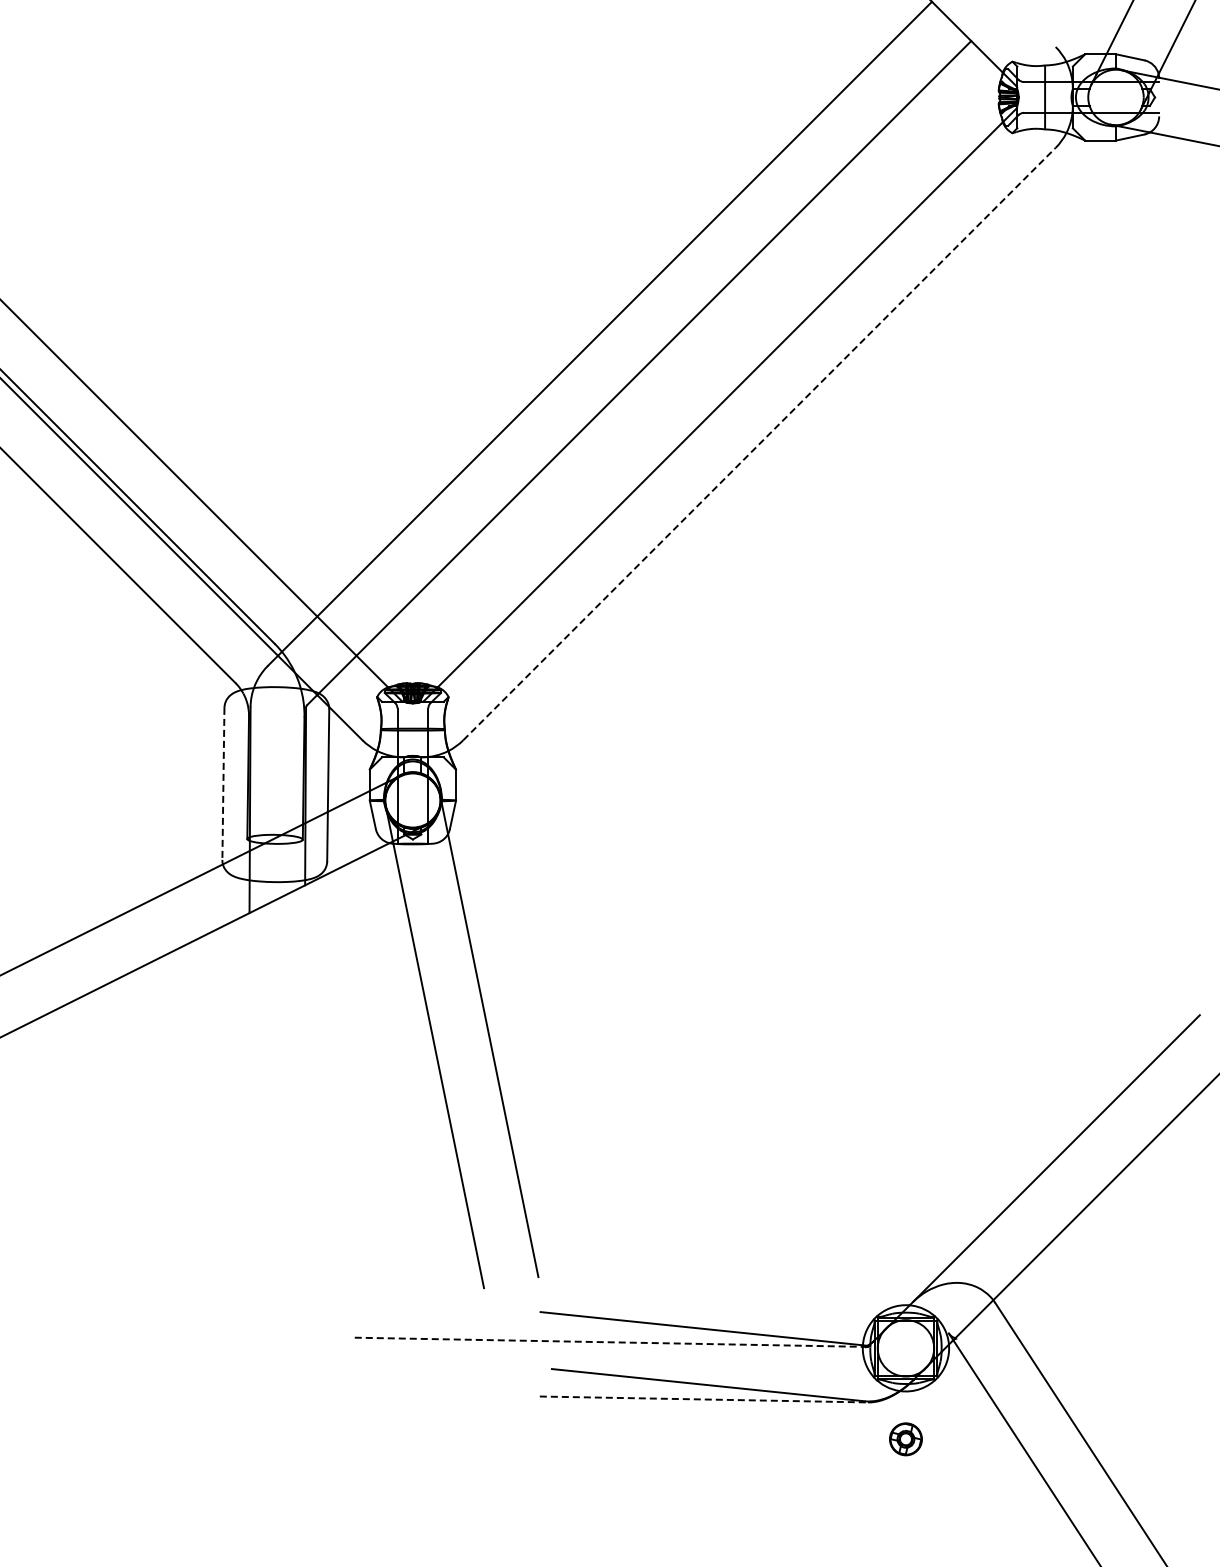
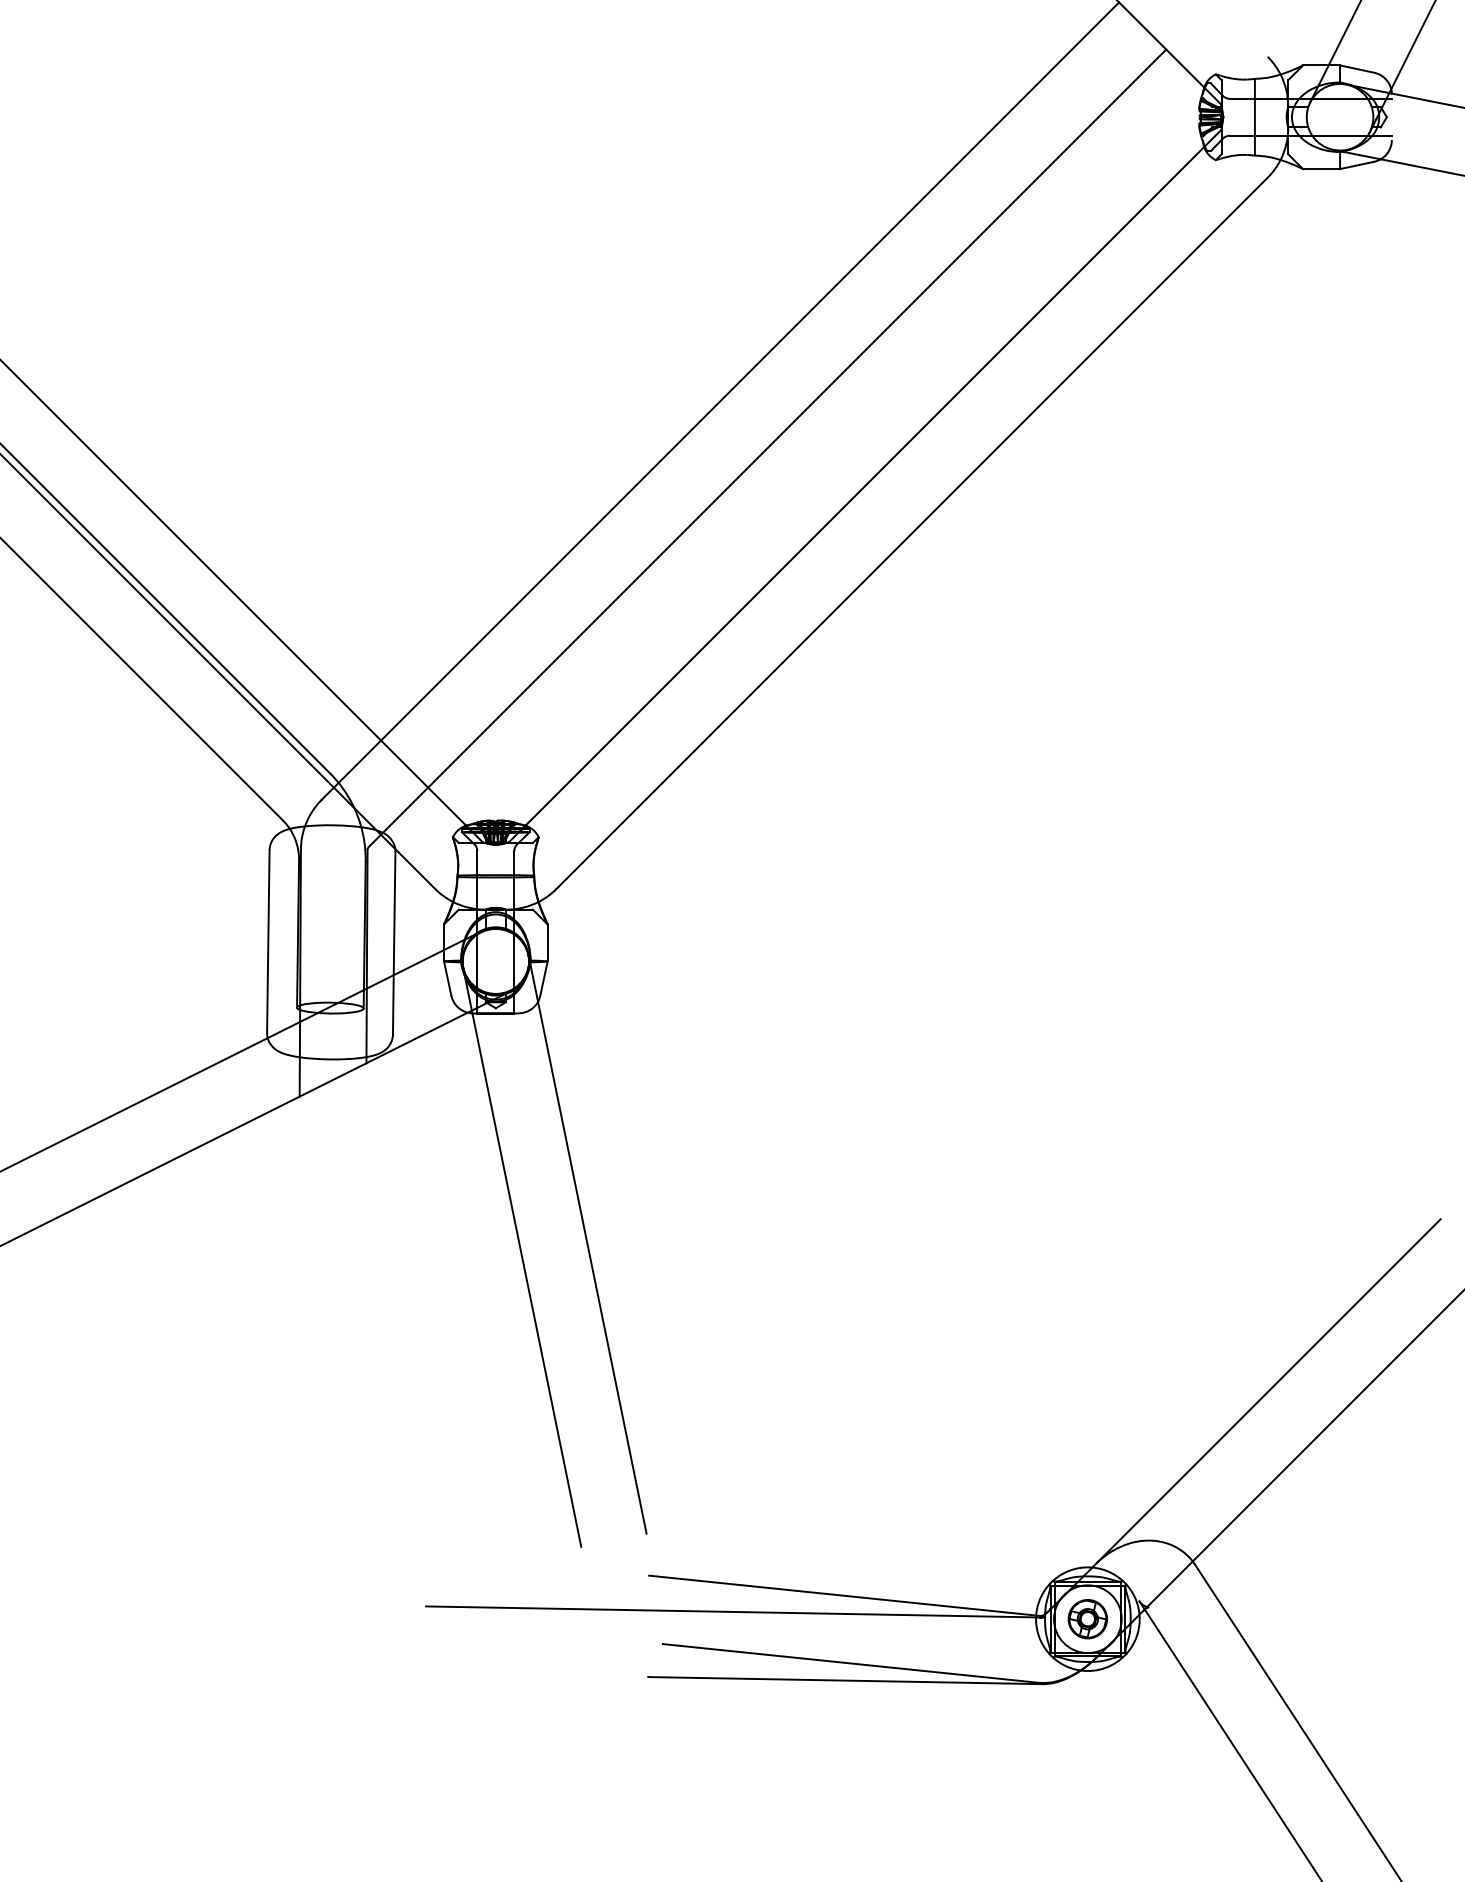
line: (759, 444) -> (912, 533), dashed -> solid
line: (223, 784) -> (268, 942), dashed -> solid
line: (612, 1342) -> (735, 1612), dashed -> solid
line: (704, 1399) -> (845, 1680), dashed -> solid
part: (905, 1439) -> (1087, 1619), moved

